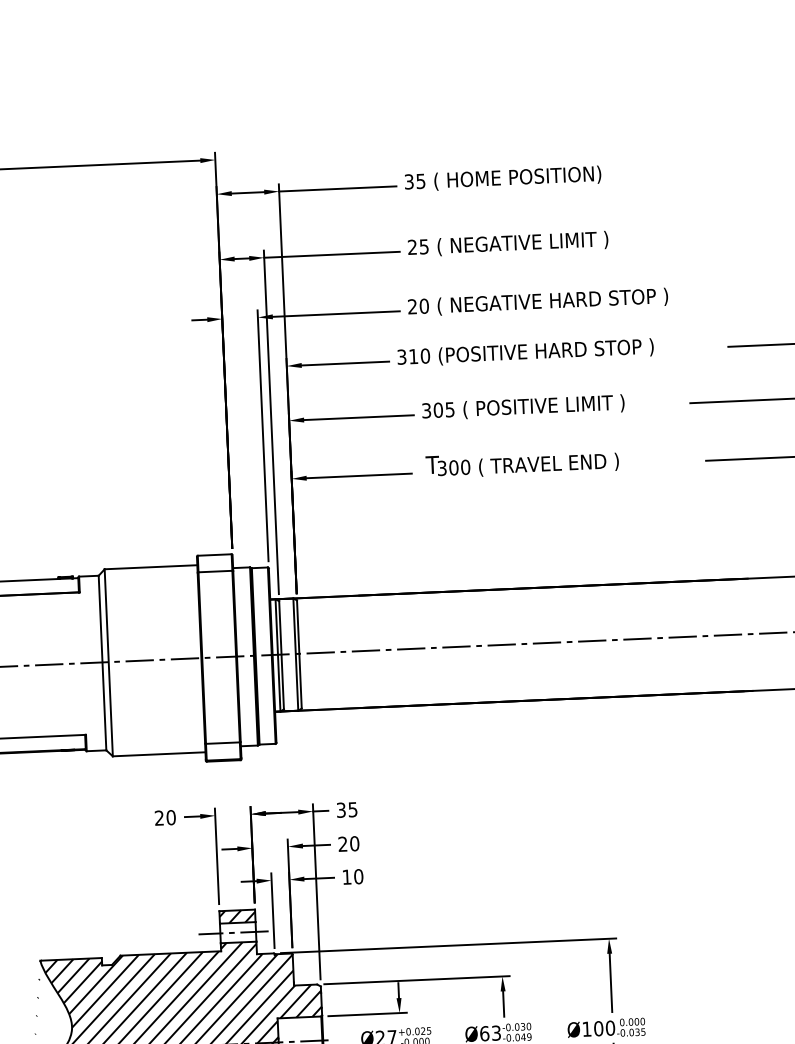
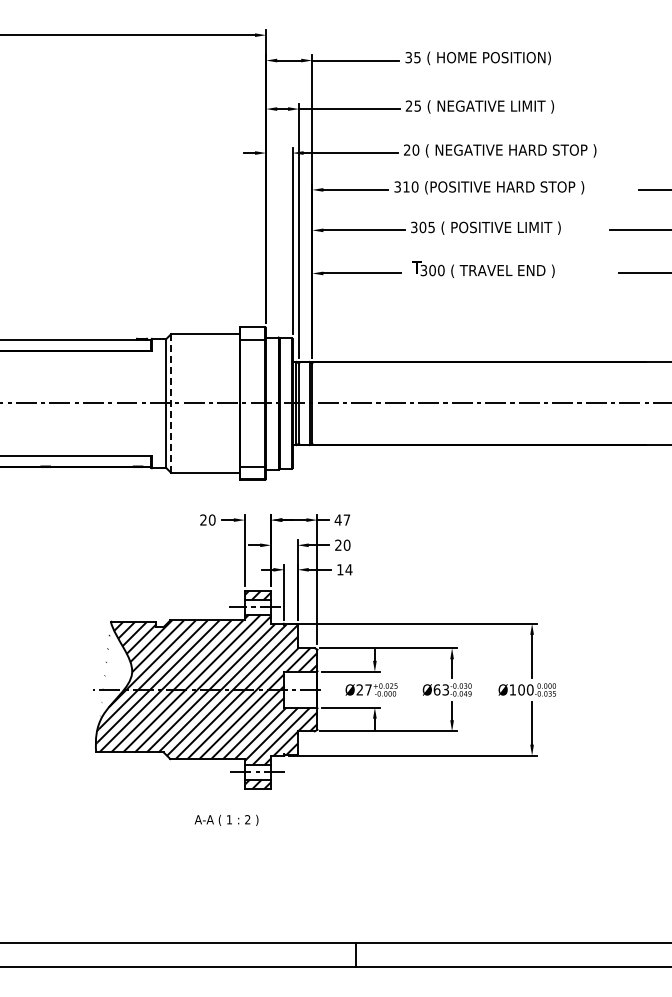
line: (109, 664) -> (171, 404), solid -> dashed
text: (346, 809) -> (342, 519), 35 -> 47
text: (358, 876) -> (348, 569), 10 -> 14

